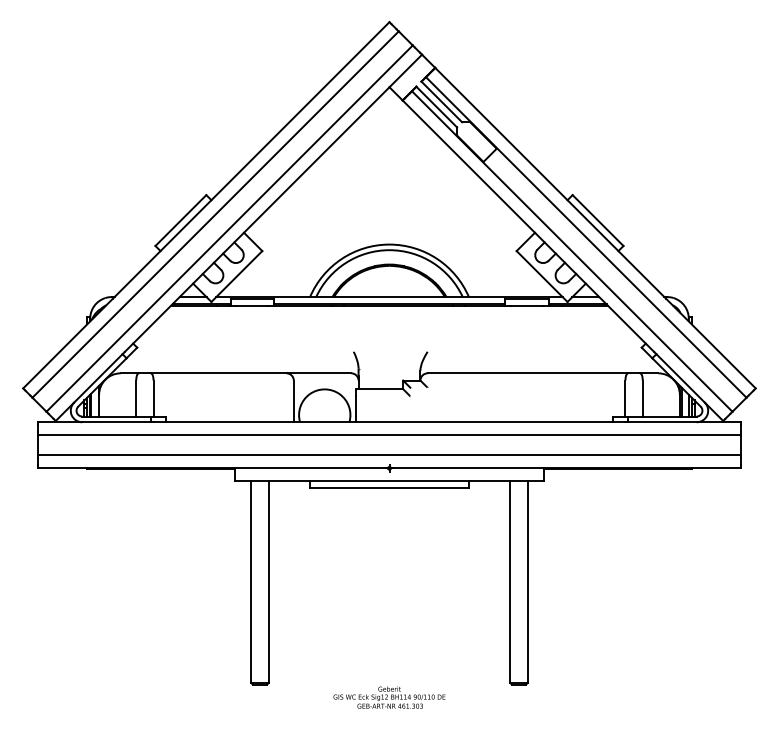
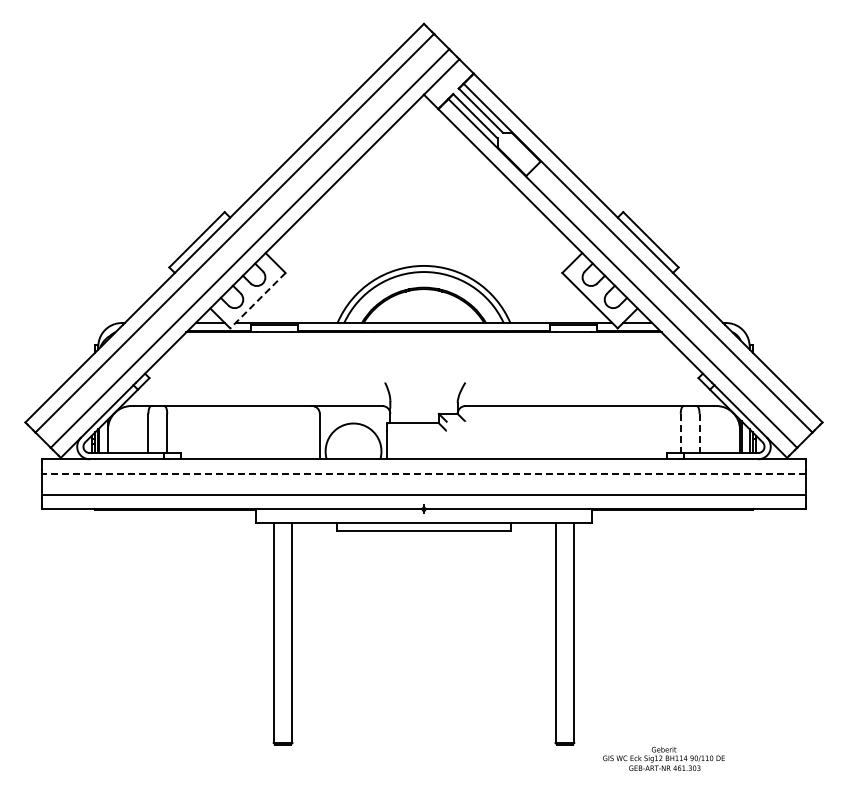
line: (236, 277) -> (257, 301), solid -> dashed
line: (625, 398) -> (680, 433), solid -> dashed
line: (642, 398) -> (699, 433), solid -> dashed
line: (389, 435) -> (423, 473), solid -> dashed
text: (389, 697) -> (663, 758), moved

